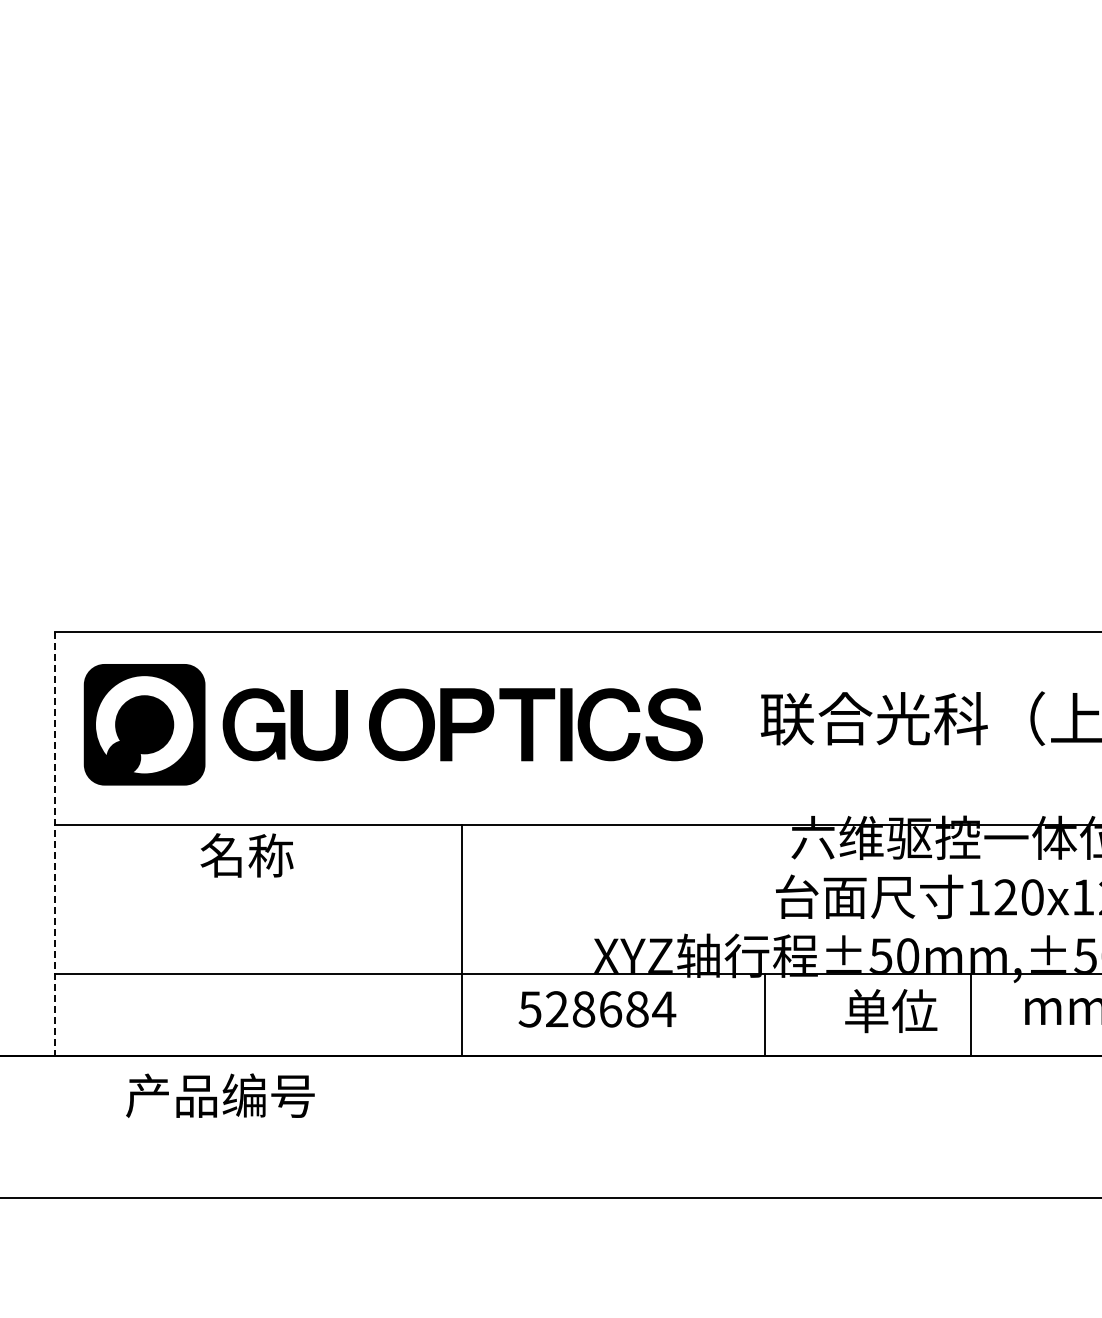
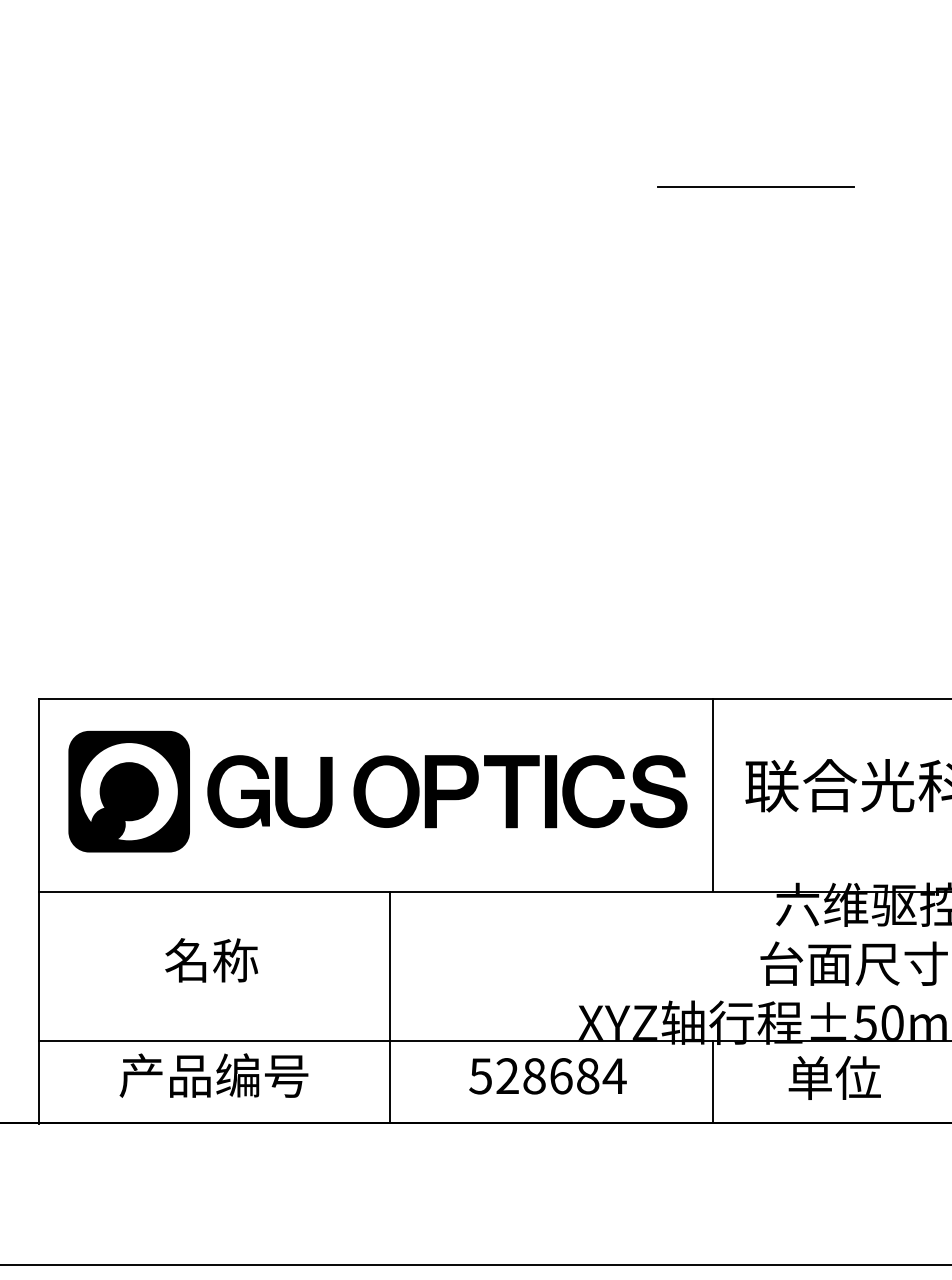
line: (771, 120) -> (756, 187), added
line: (728, 727) -> (713, 794), added
line: (54, 844) -> (39, 911), dashed -> solid
text: (246, 855) -> (211, 960), moved
line: (461, 940) -> (389, 1007), moved
text: (597, 1009) -> (548, 1076), moved
text: (891, 1011) -> (835, 1078), moved
line: (764, 1014) -> (713, 1081), moved
text: (220, 1095) -> (214, 1075), moved

